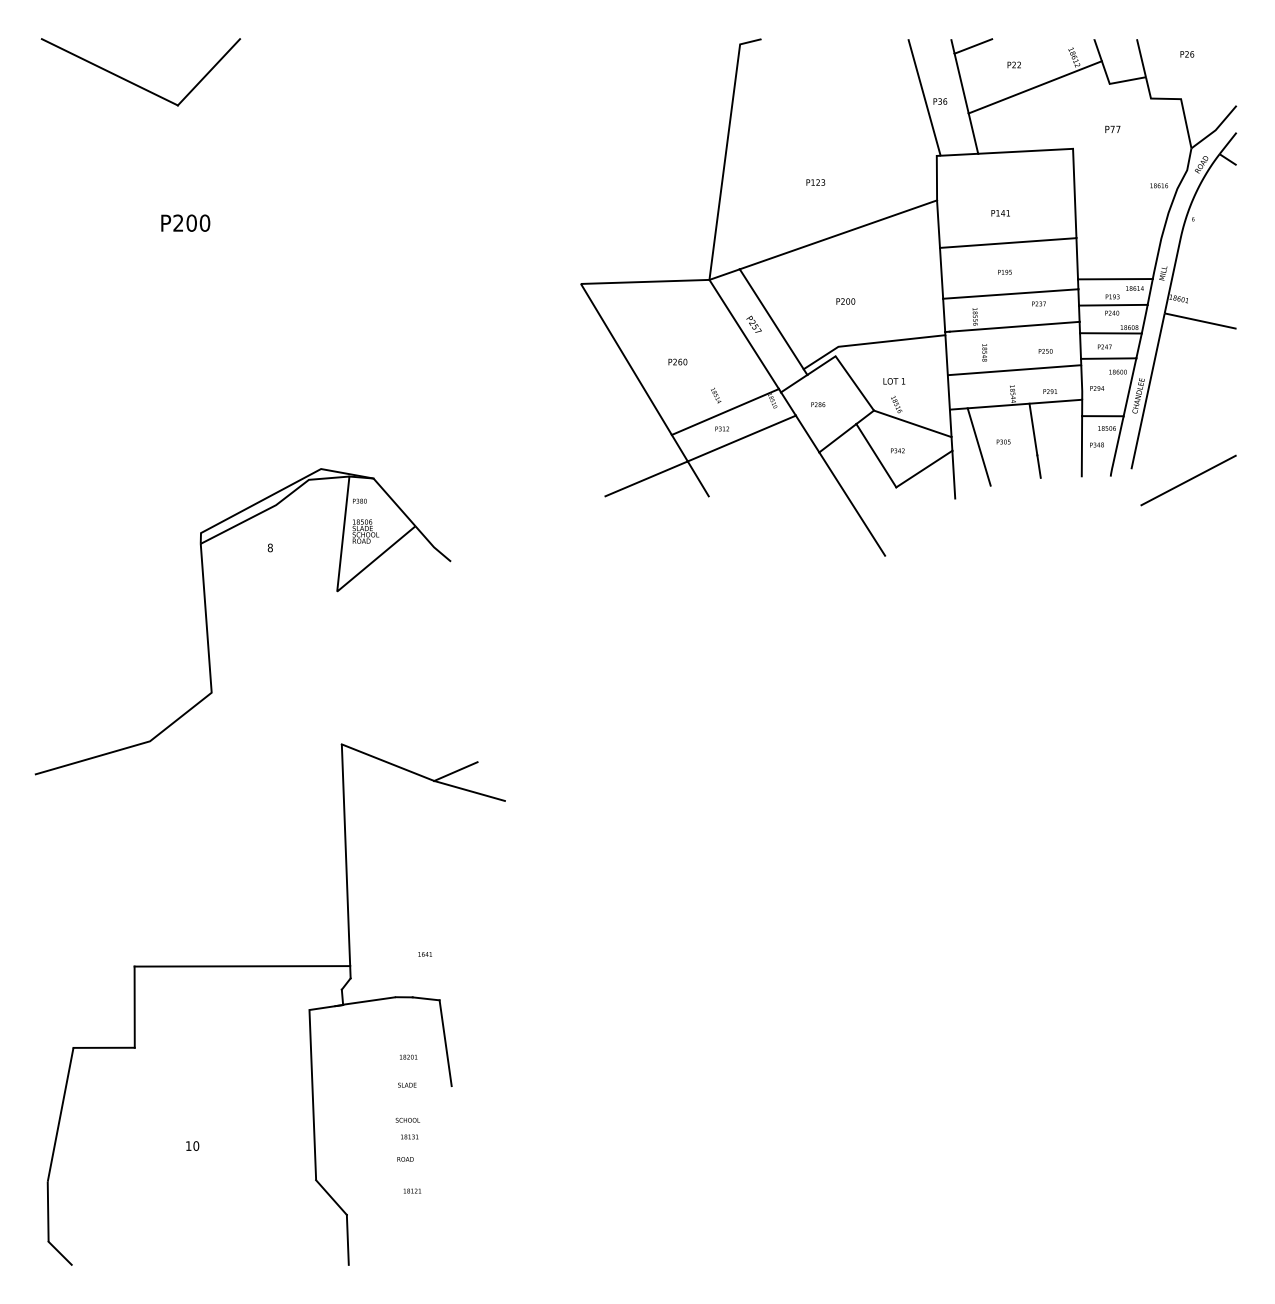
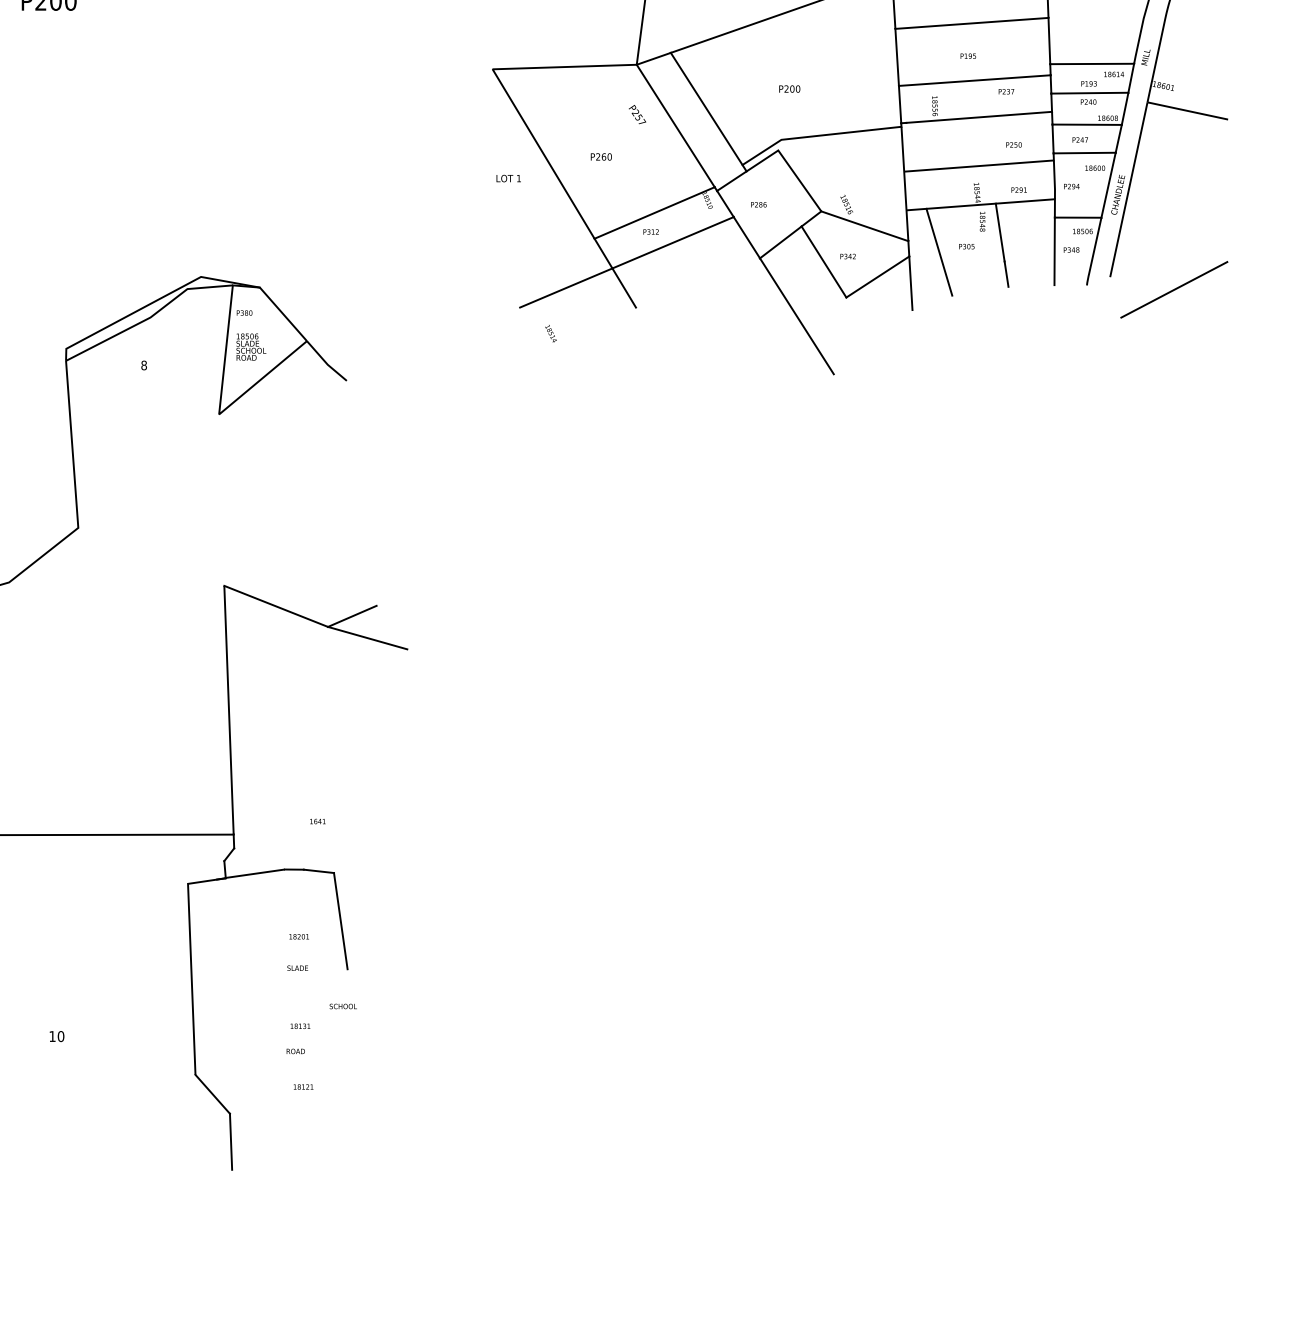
text: (753, 323) -> (636, 113), moved
text: (984, 352) -> (982, 221), moved
text: (894, 381) -> (508, 178), moved
text: (716, 395) -> (551, 333), moved
text: (407, 1119) -> (342, 1005), moved

